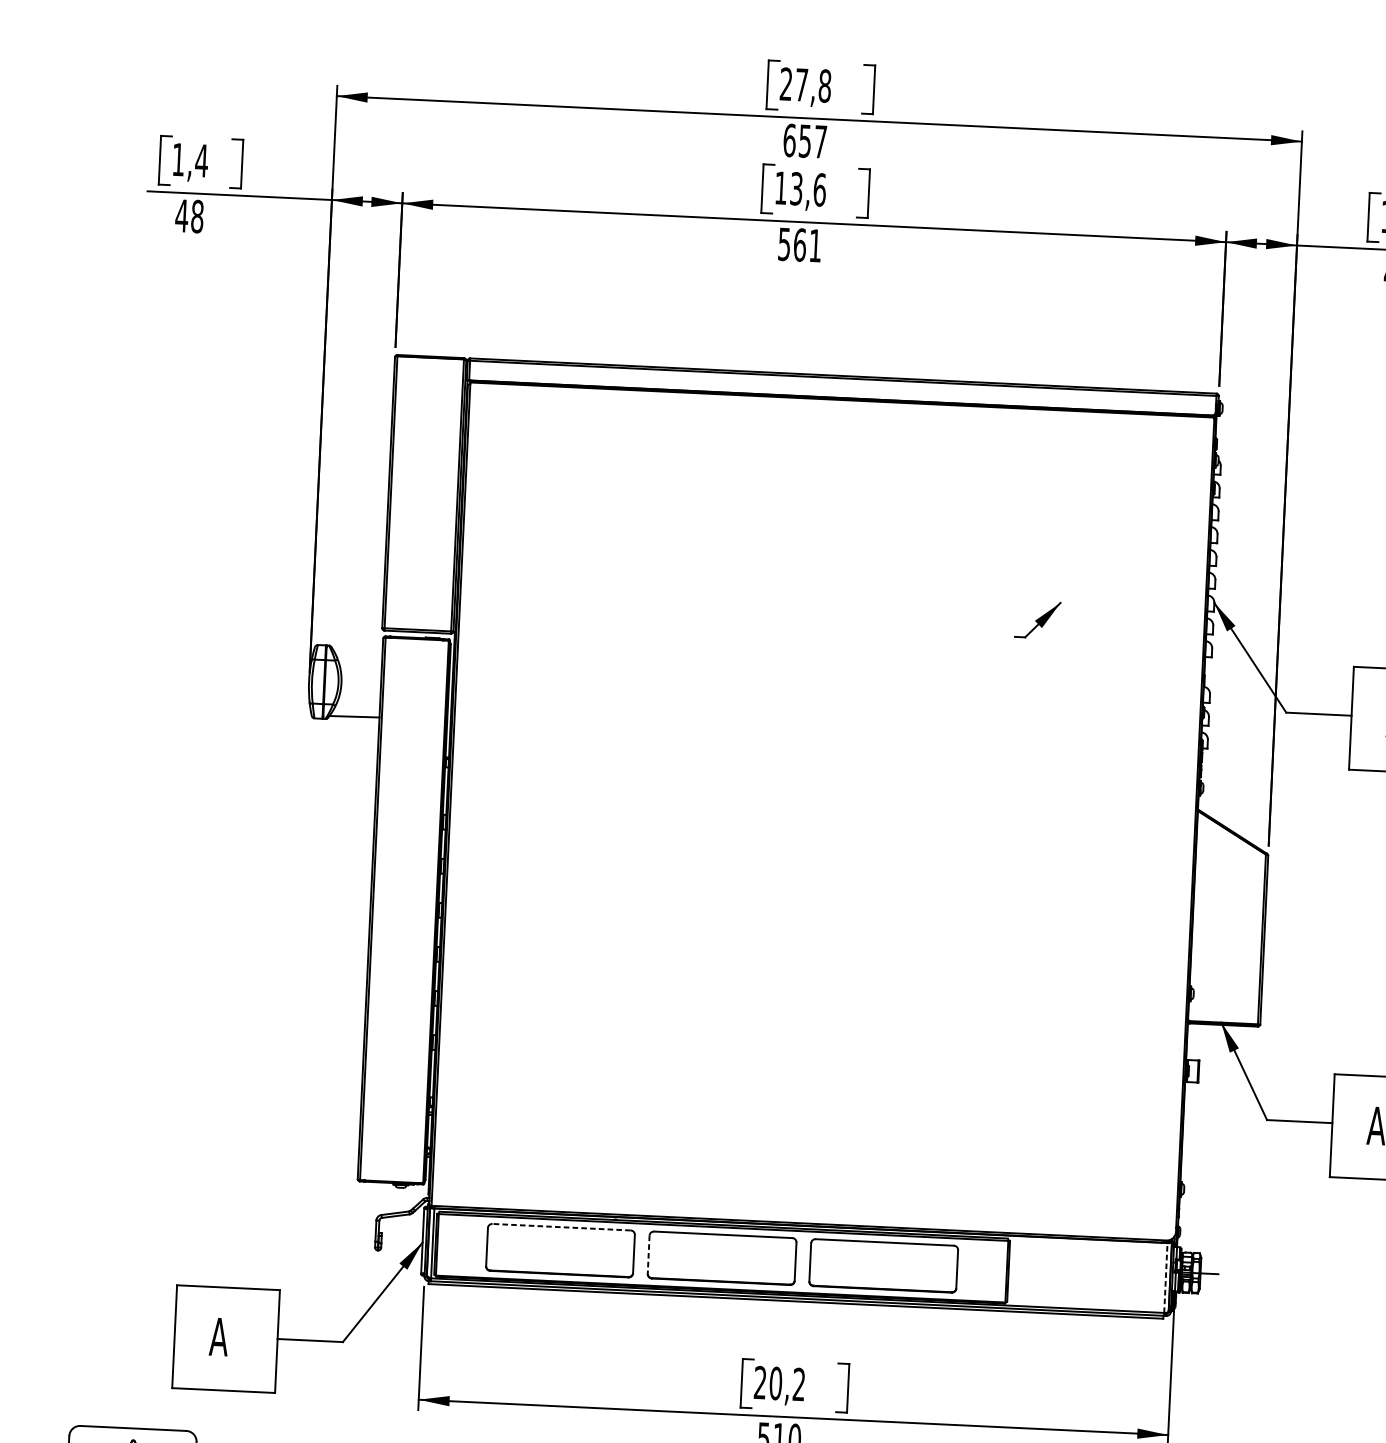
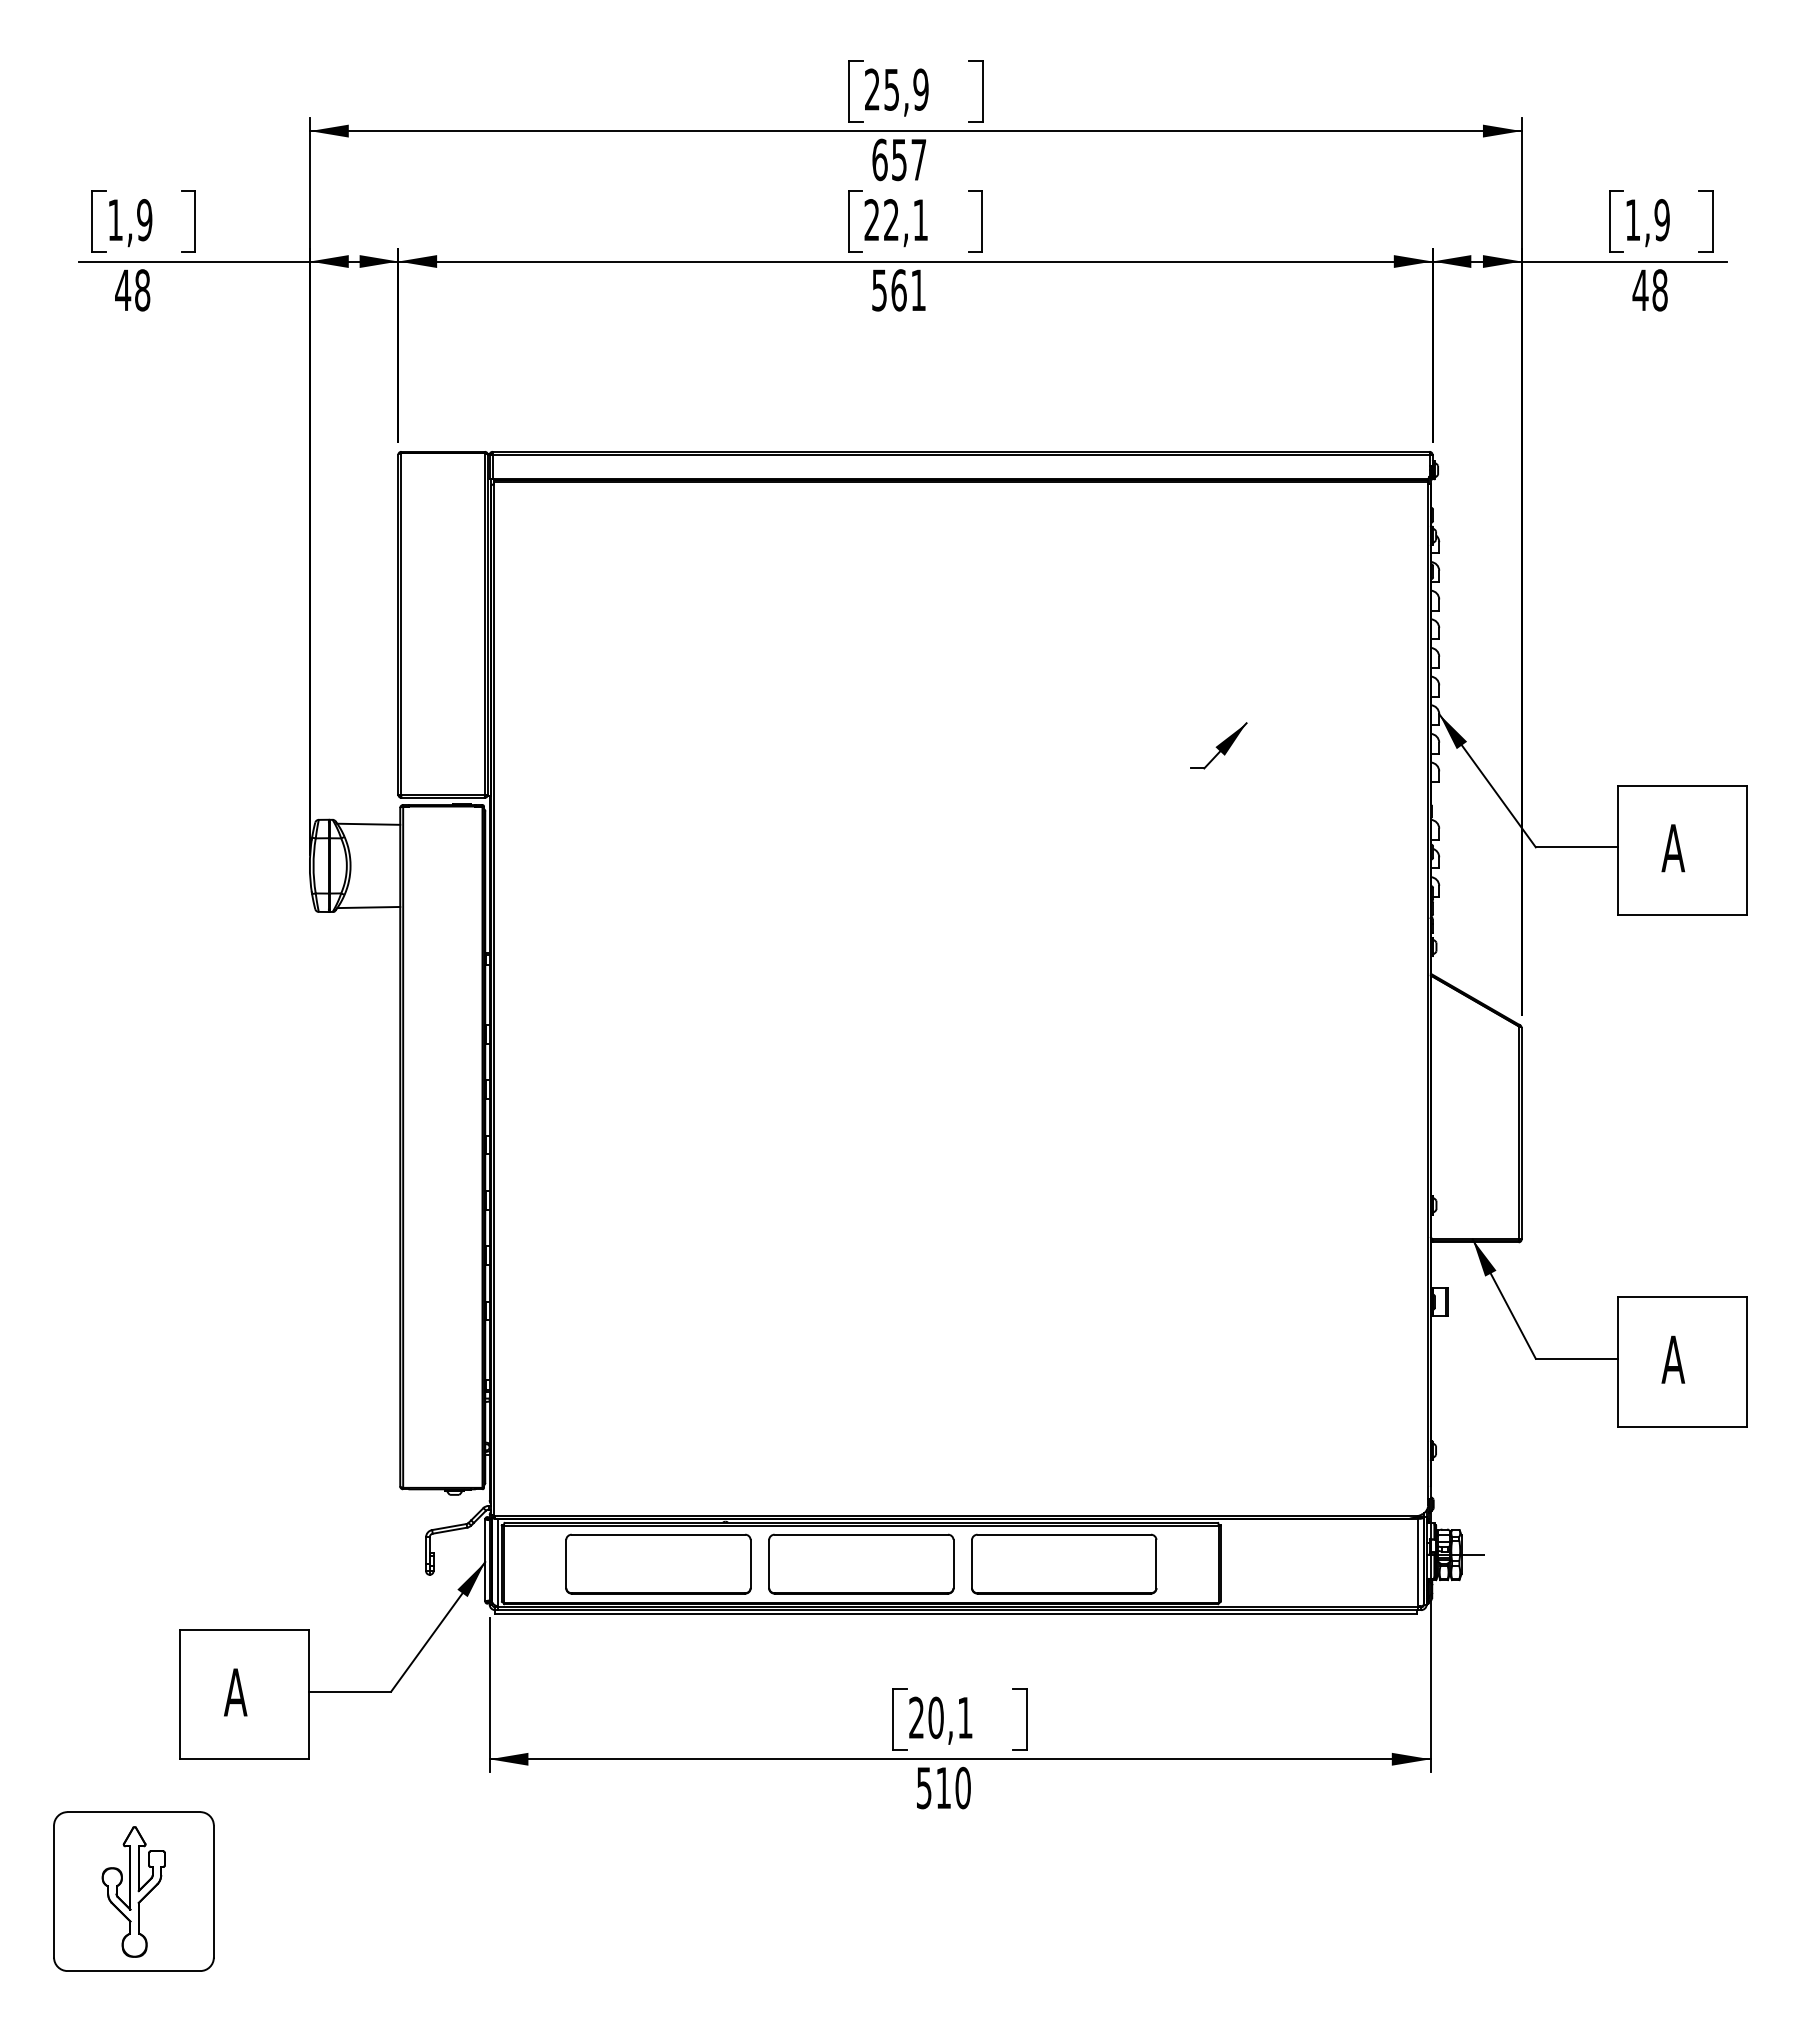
text: (813, 85) -> (906, 89), 27,8 -> 25,9
text: (201, 161) -> (144, 220), 1,4 -> 1,9
text: (800, 189) -> (896, 220), 13,6 -> 22,1
line: (357, 649) -> (368, 823), added
line: (561, 1227) -> (658, 1534), dashed -> solid
line: (648, 1255) -> (769, 1564), dashed -> solid
line: (1165, 1277) -> (1418, 1562), dashed -> solid
text: (798, 1384) -> (964, 1717), 20,2 -> 20,1

